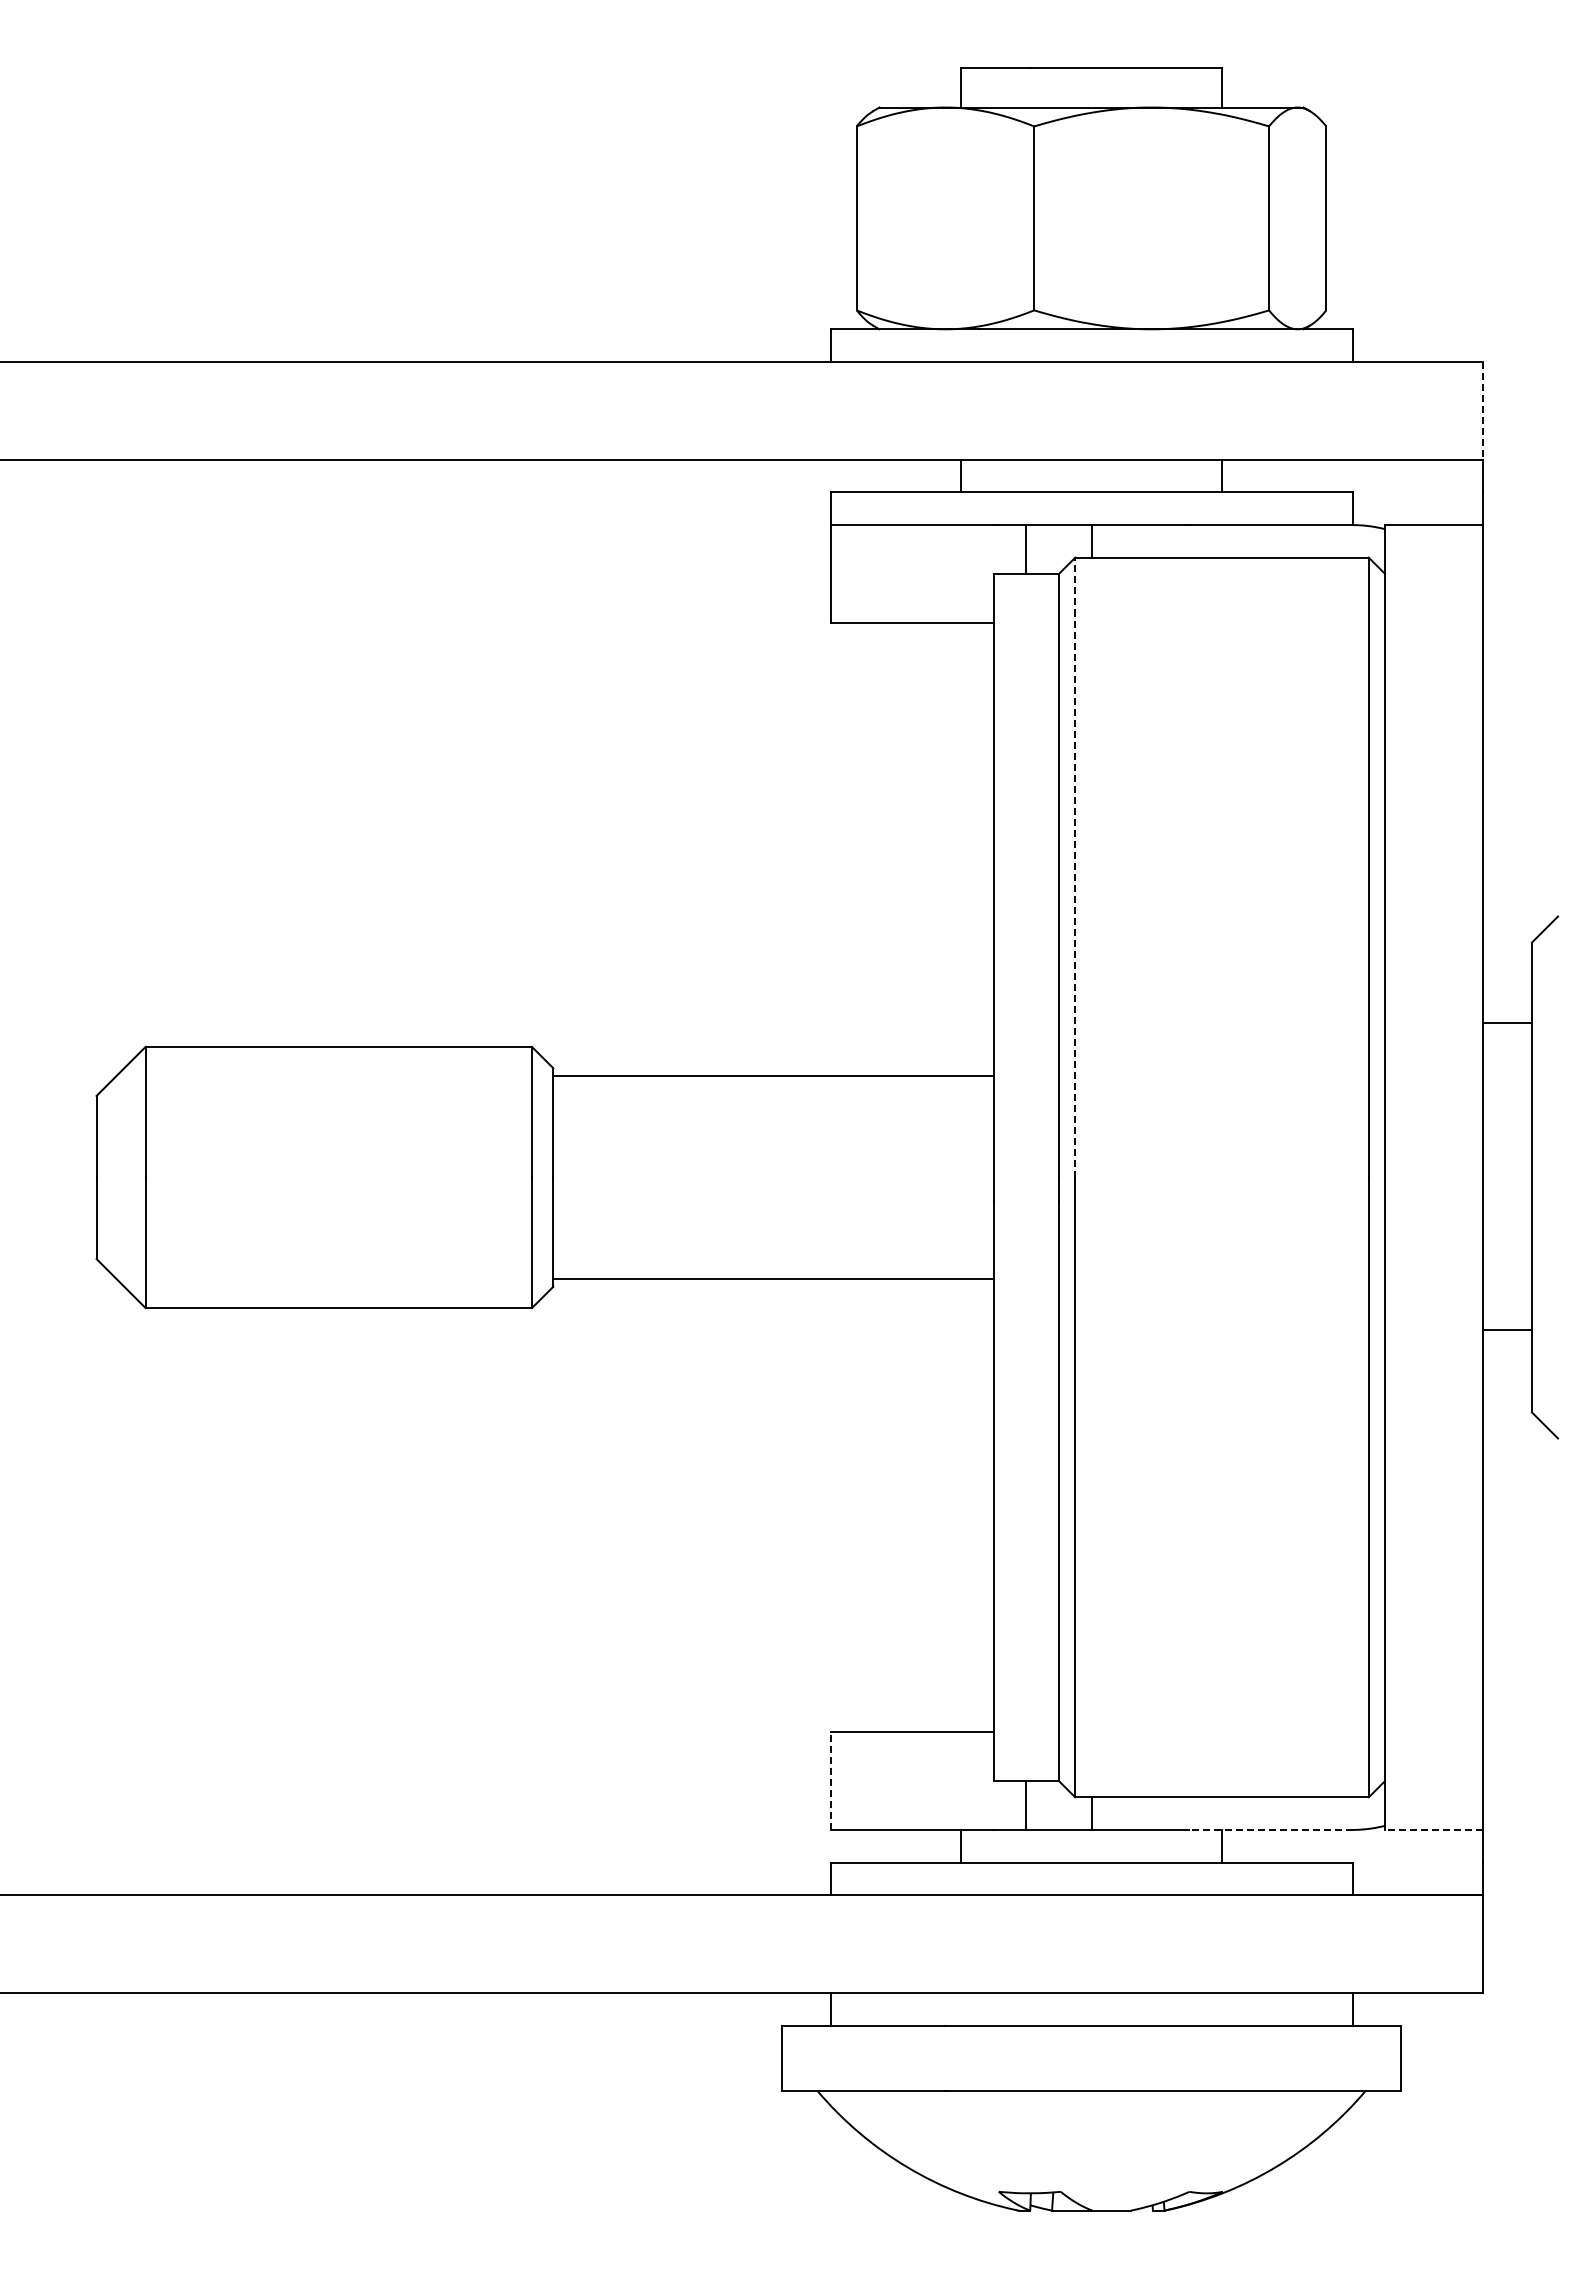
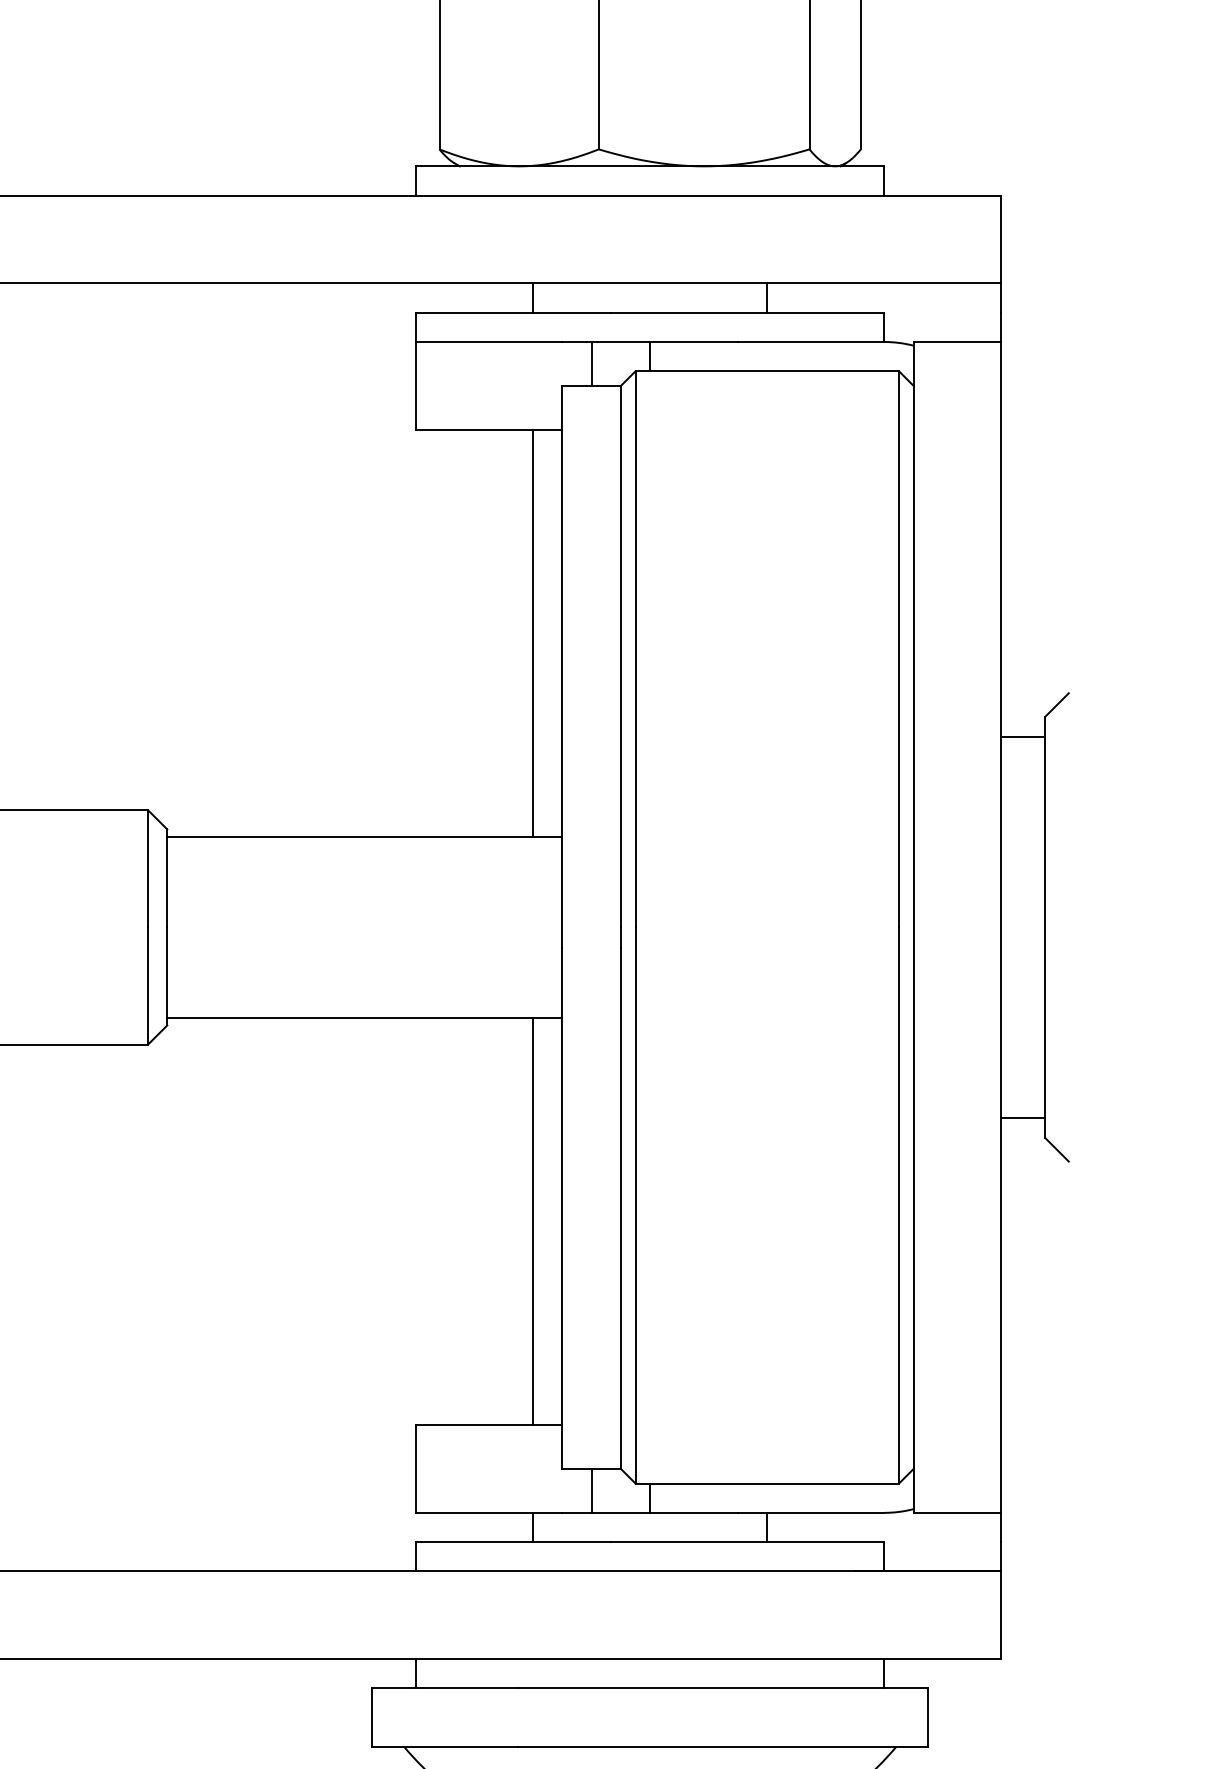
line: (1483, 410) -> (1001, 239), dashed -> solid
line: (961, 849) -> (533, 633), added
line: (1075, 867) -> (635, 649), dashed -> solid
line: (1507, 1023) -> (1023, 737), moved
line: (1507, 1329) -> (1023, 1117), moved
line: (961, 1505) -> (533, 1221), added
line: (830, 1781) -> (415, 1469), dashed -> solid
line: (1270, 1829) -> (810, 1512), dashed -> solid
line: (1434, 1829) -> (957, 1512), dashed -> solid

